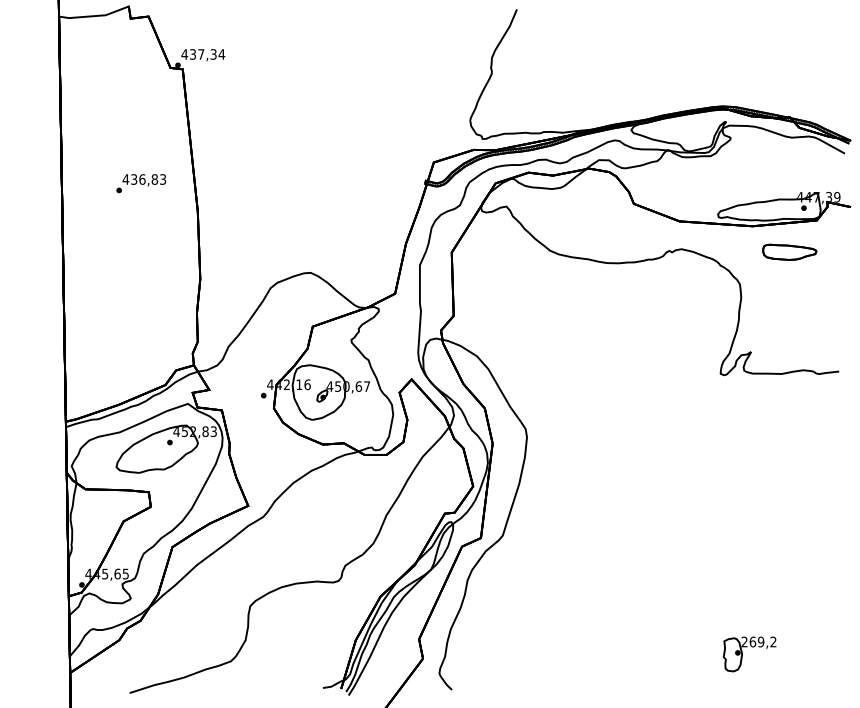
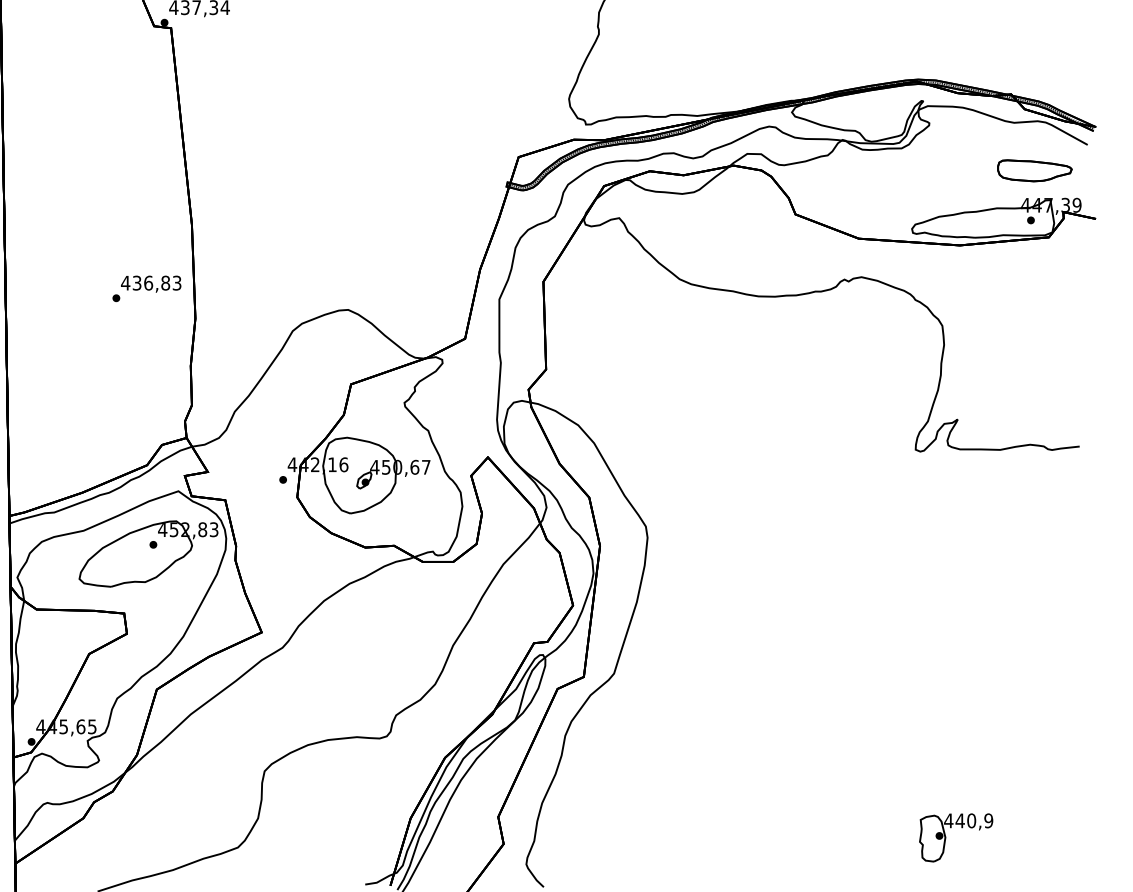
text: (141, 183) -> (147, 288), moved
part: (789, 251) -> (1034, 169), moved
text: (758, 641) -> (968, 820), 269,2 -> 440,9

